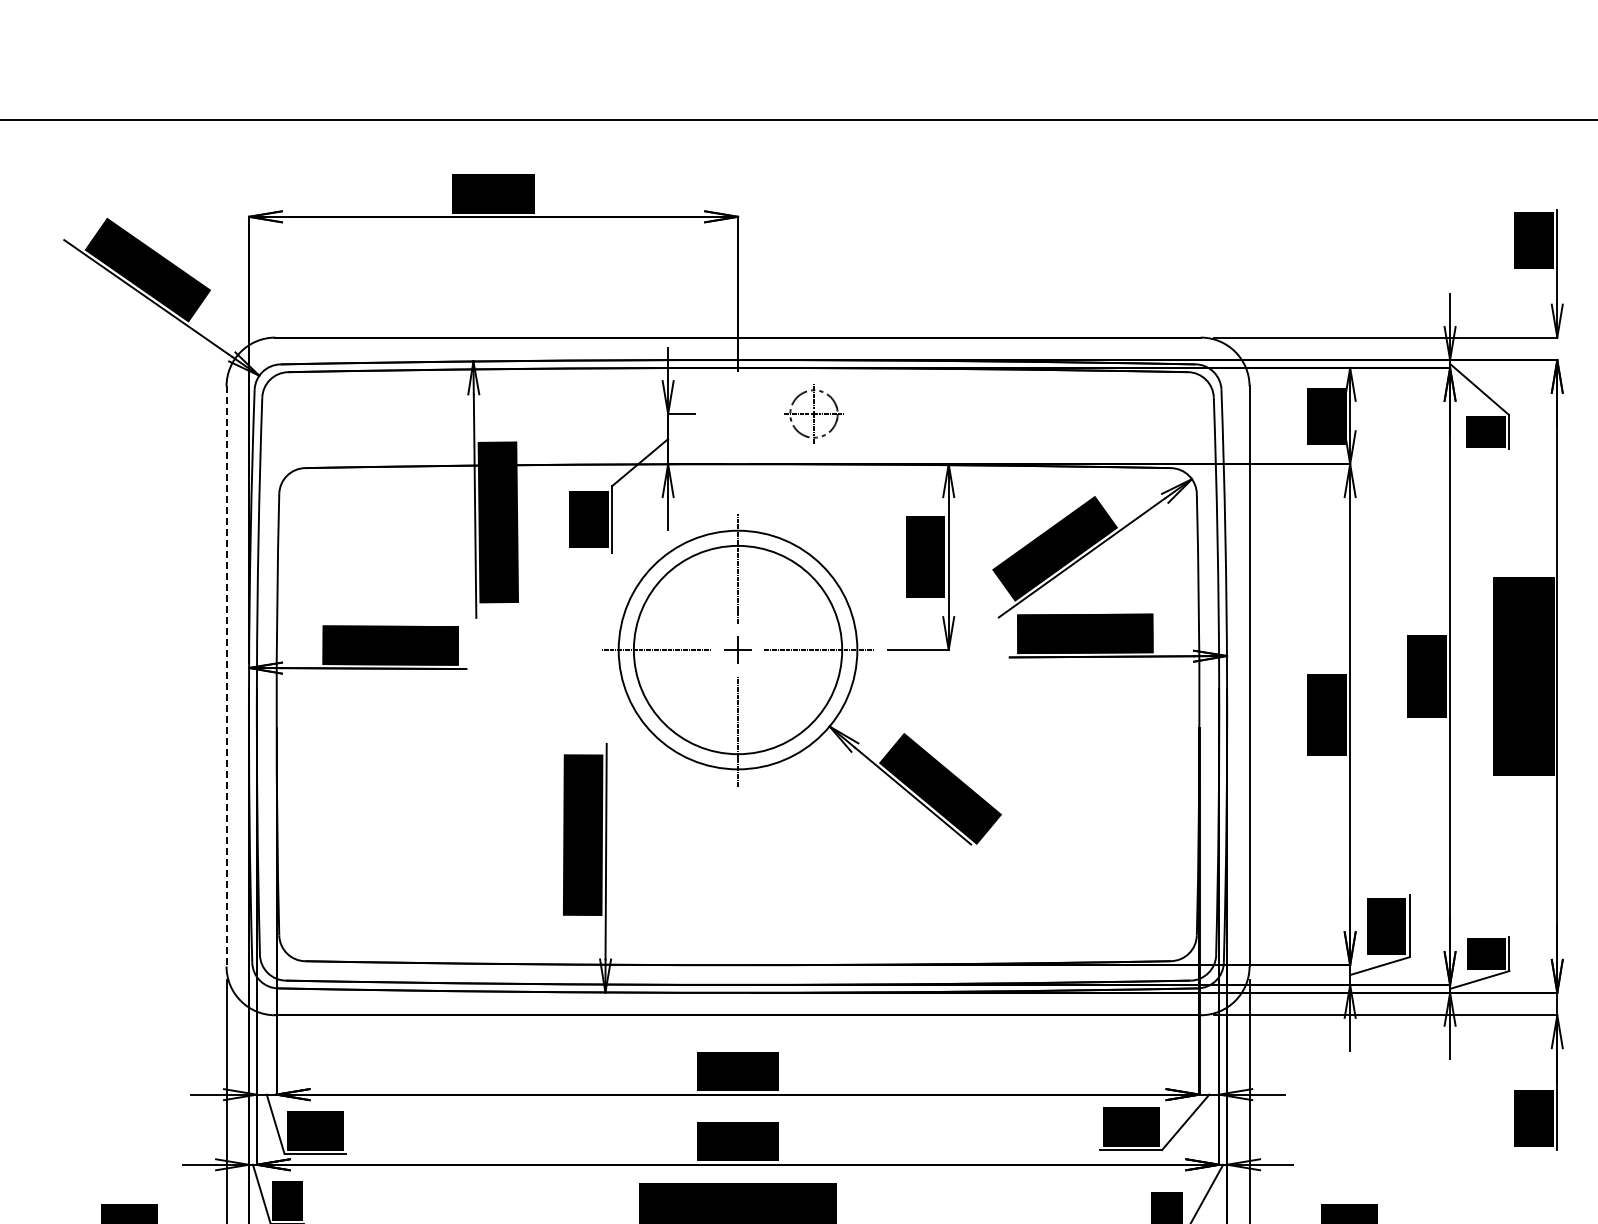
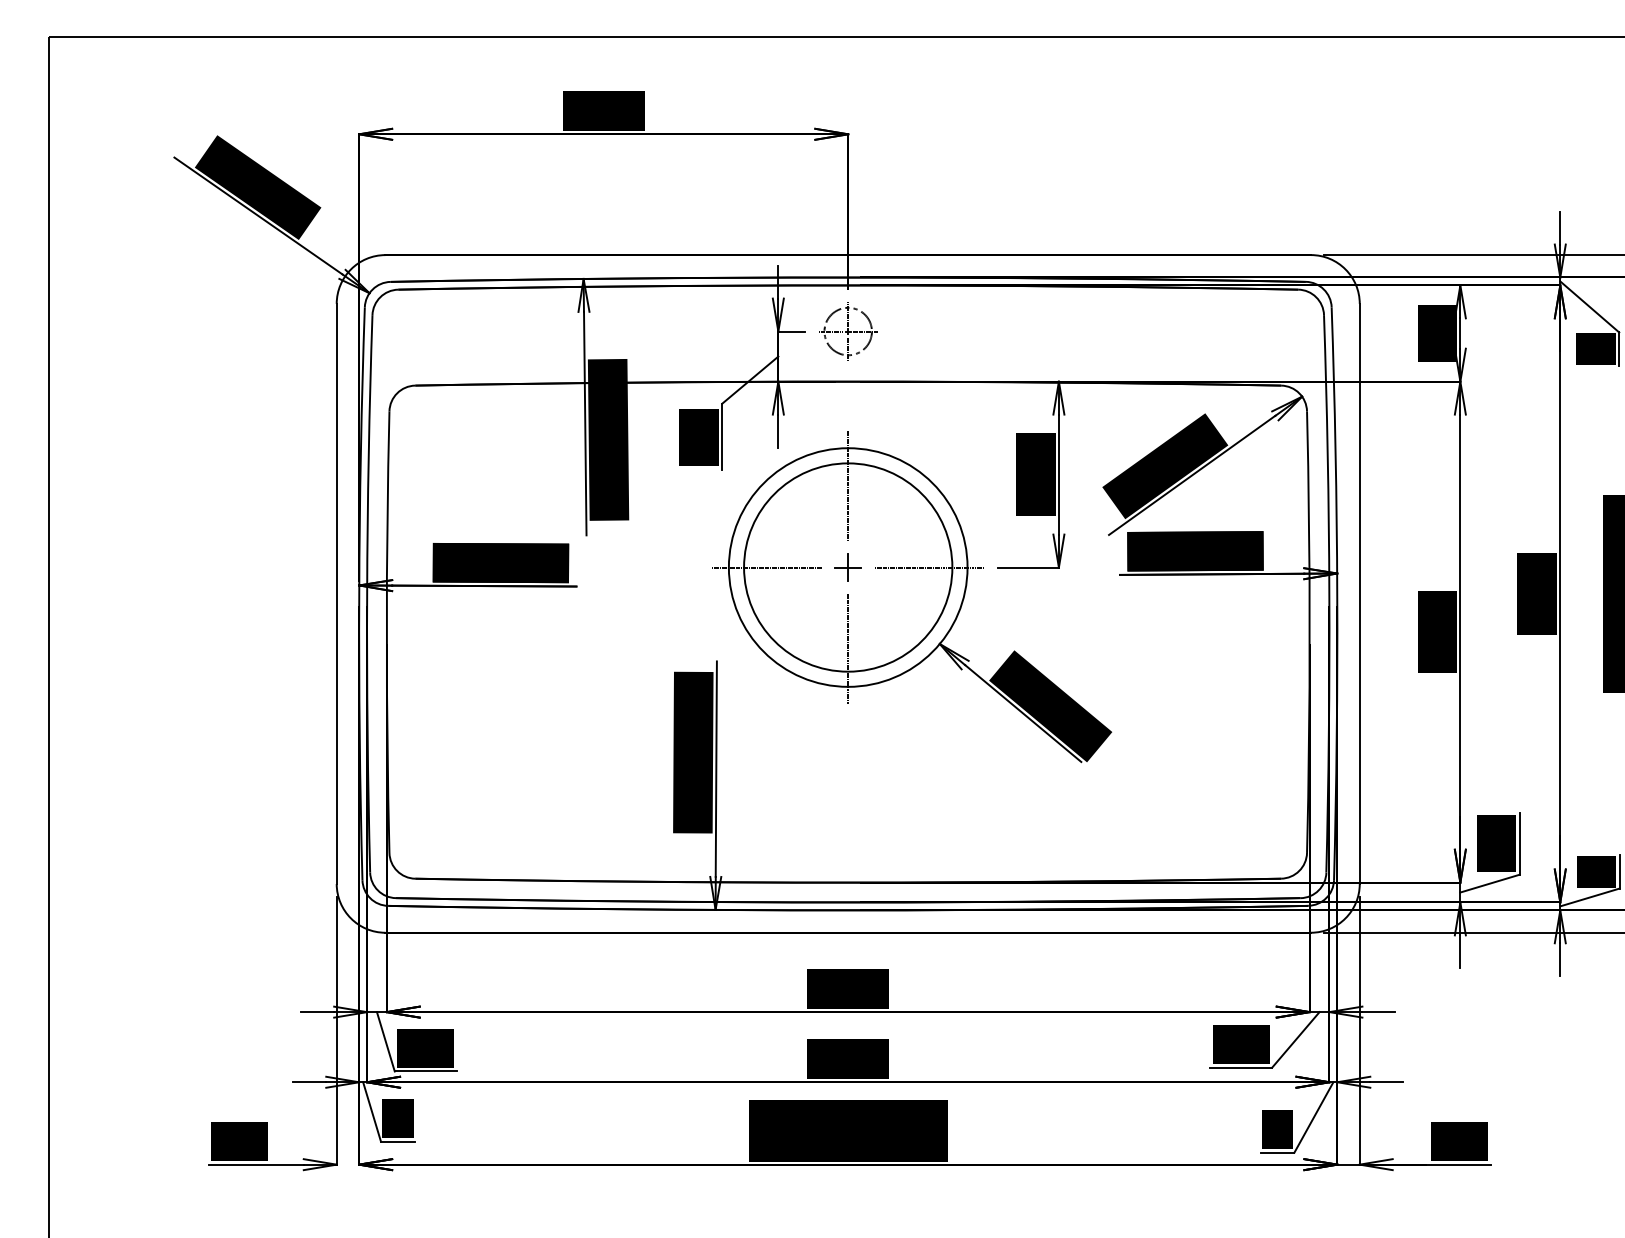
part: (814, 414) -> (848, 331), moved
line: (226, 677) -> (336, 594), dashed -> solid

